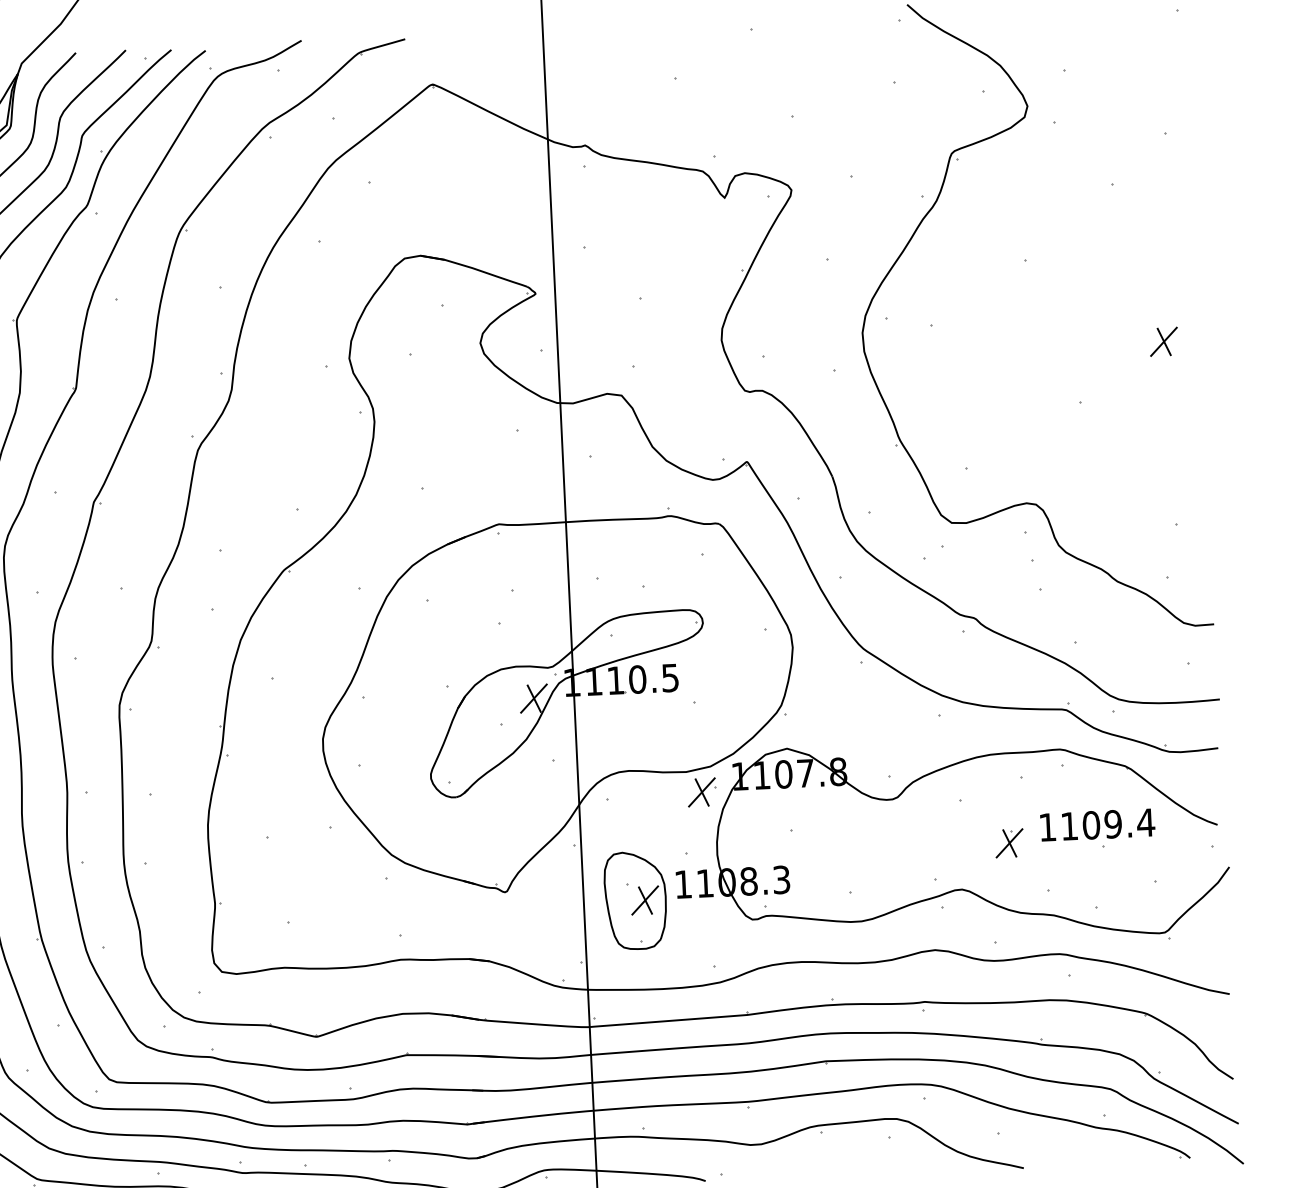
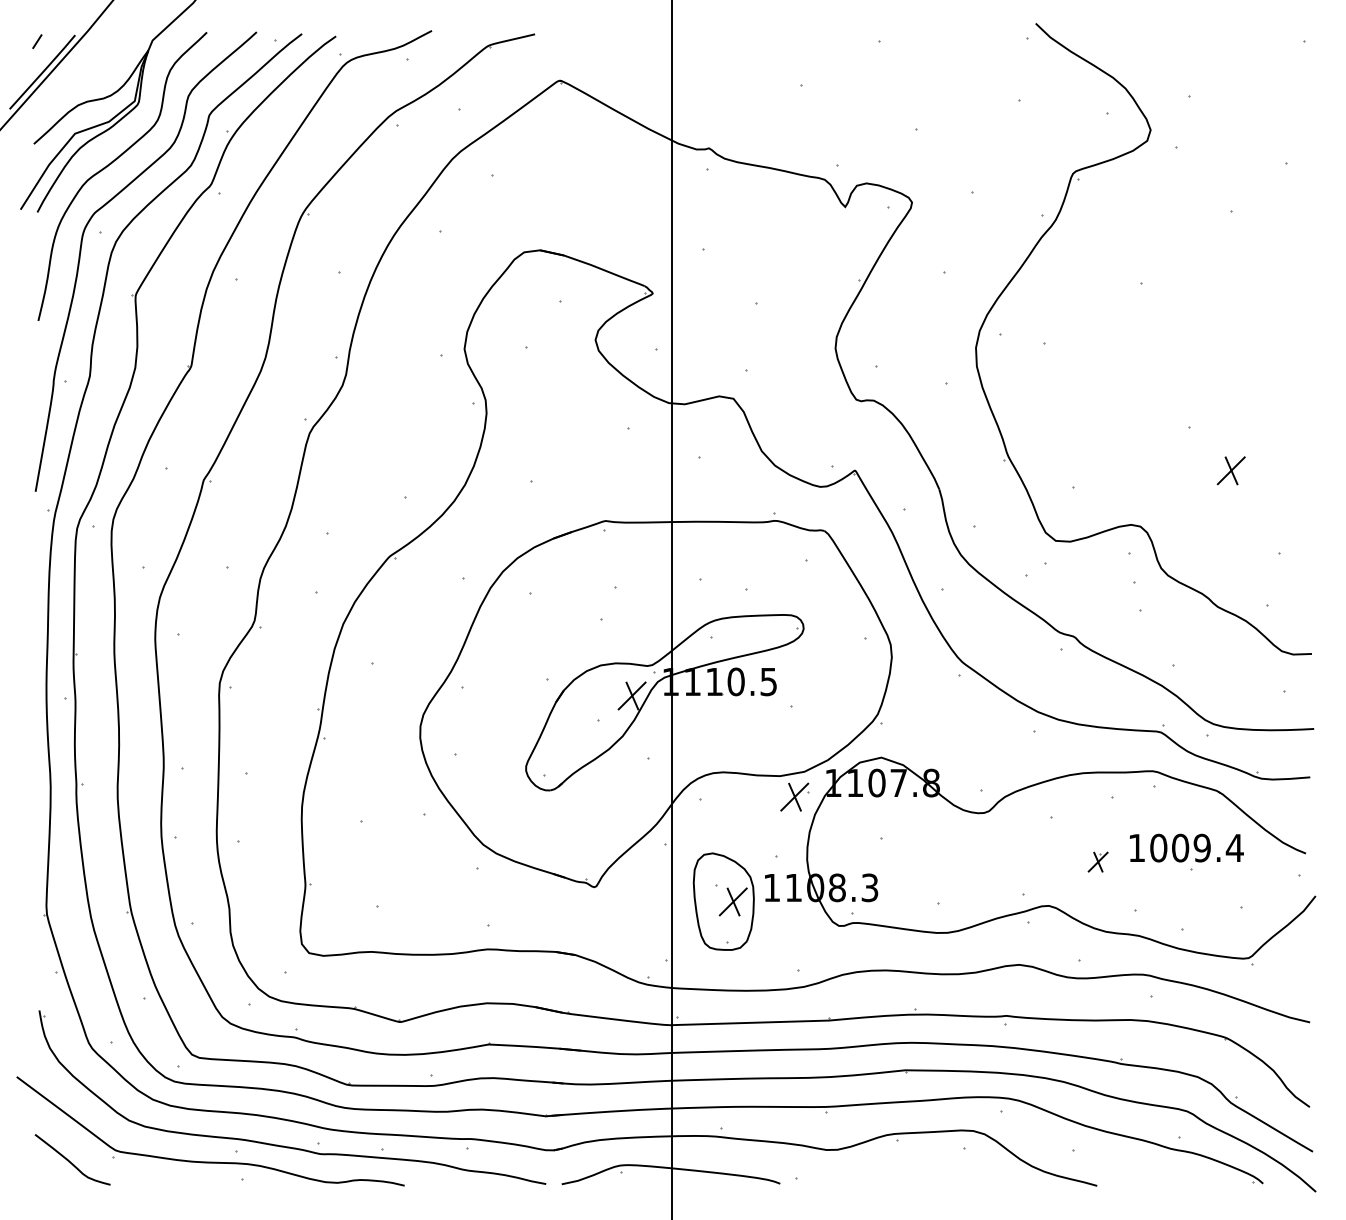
part: (1163, 341) -> (1230, 470), moved
text: (1069, 825) -> (1158, 847), 1109.4 -> 1009.4
part: (1008, 842) -> (1097, 861), size x0.7

